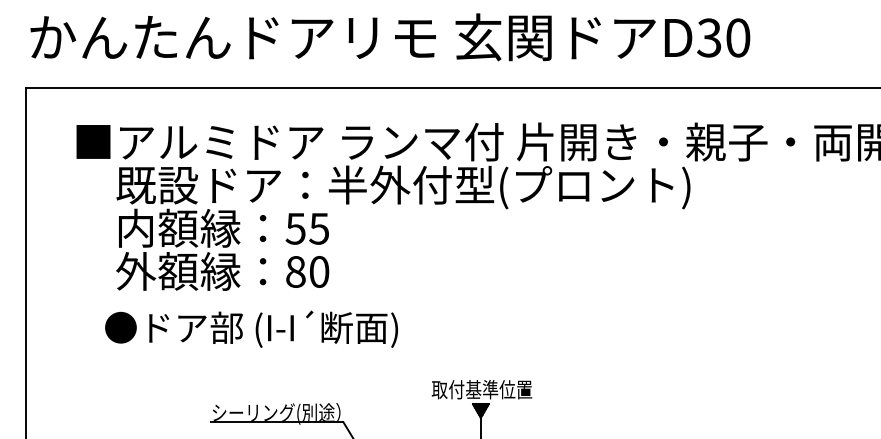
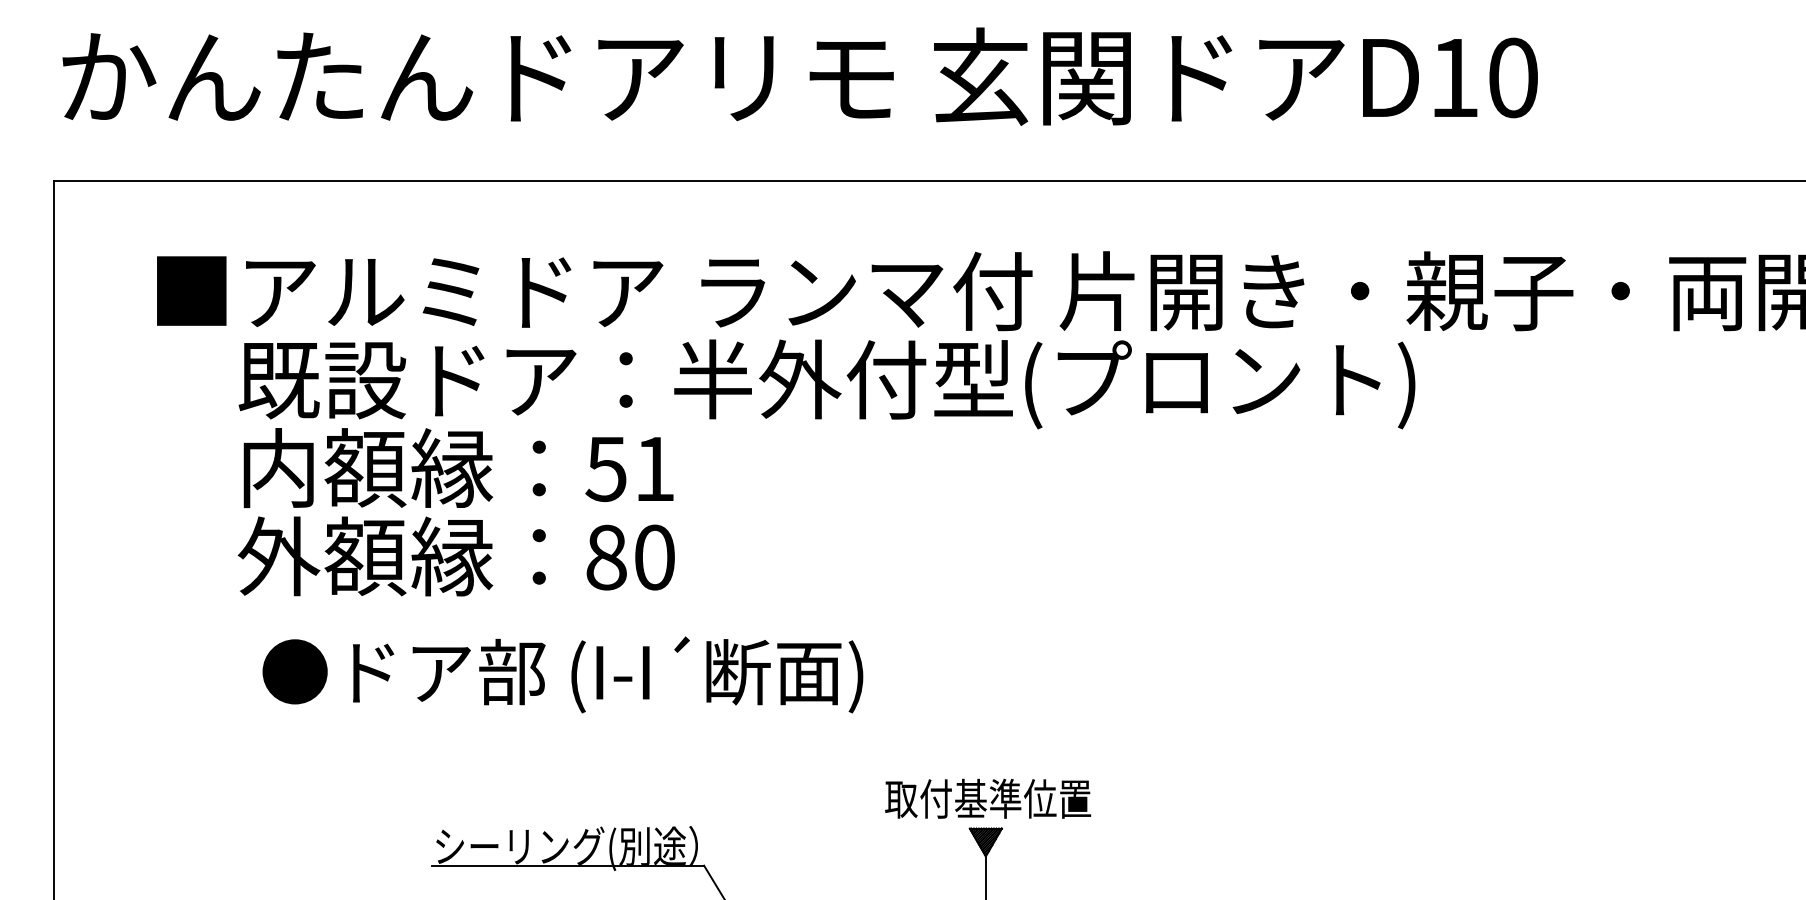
text: (709, 37) -> (1454, 76), D30 -> D10
text: (318, 228) -> (652, 468), 55 -> 51
text: (251, 328) -> (562, 673), moved

